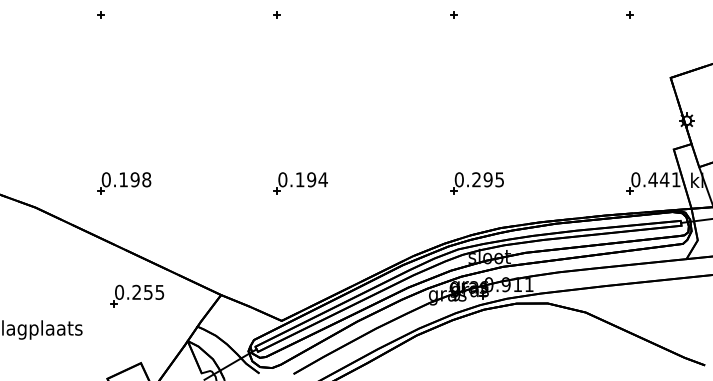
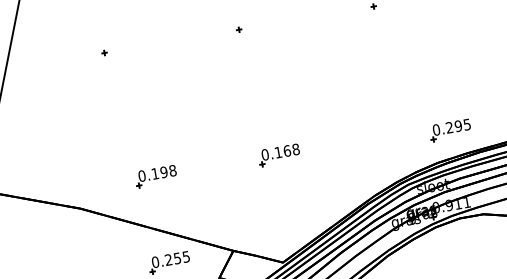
text: (317, 179) -> (291, 150), 0.194 -> 0.168
part: (124, 183) -> (156, 176), moved
part: (476, 183) -> (450, 130), moved

